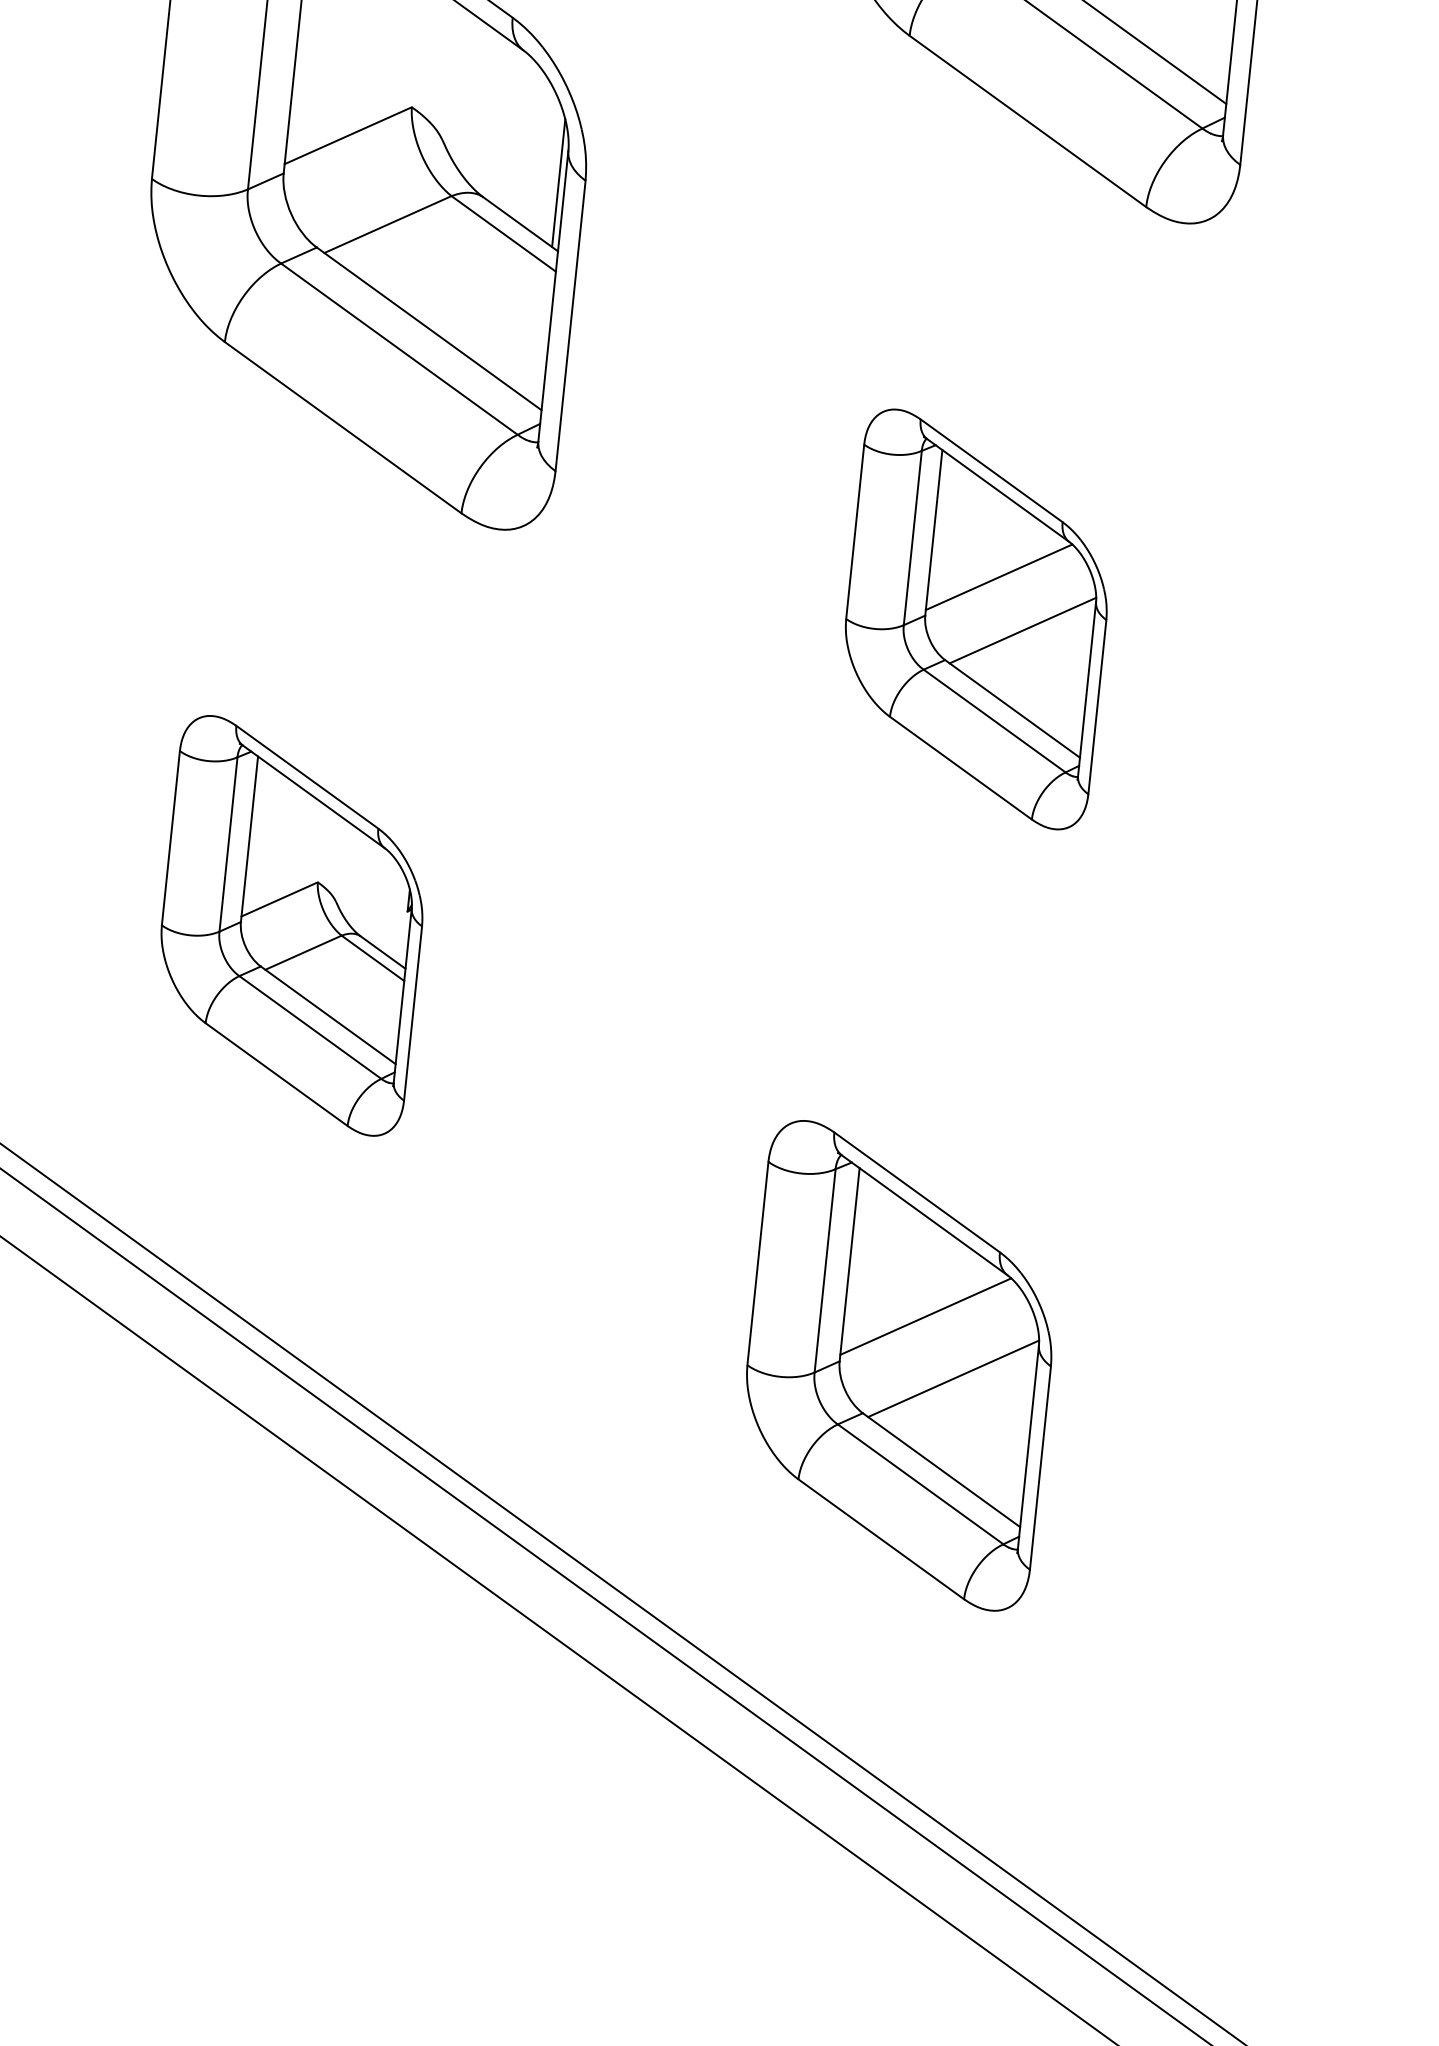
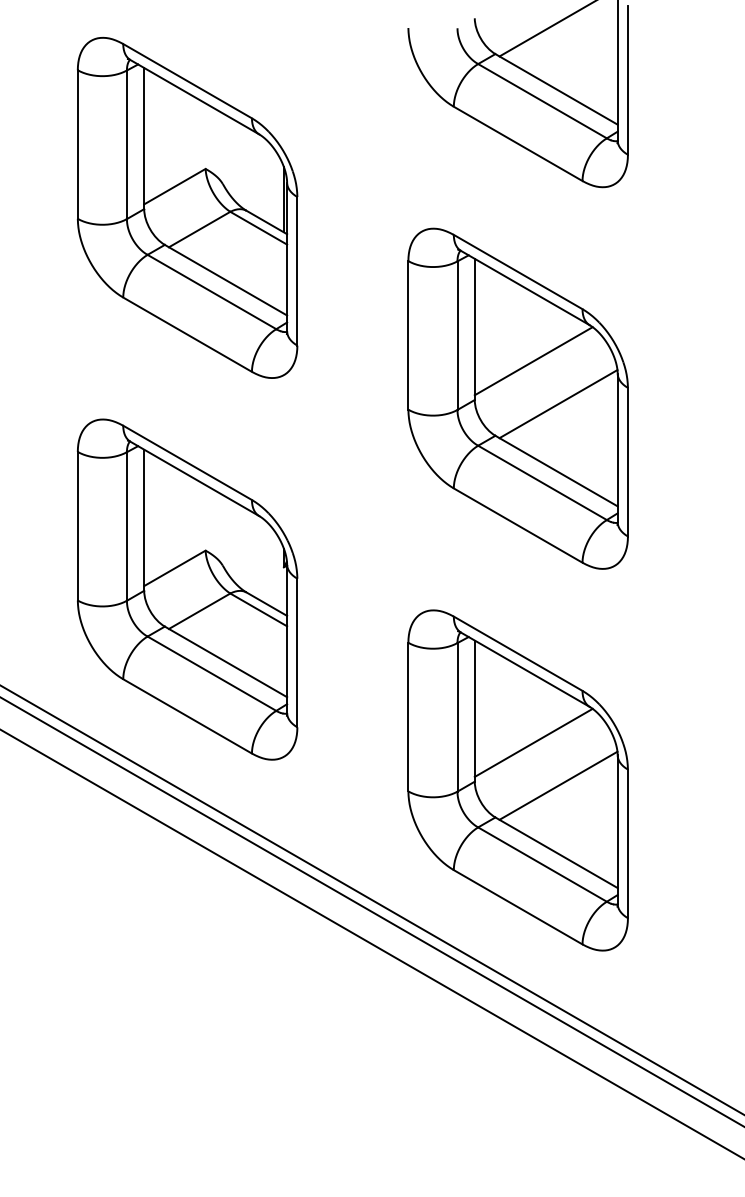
part: (975, 619) -> (517, 398), size x1.67
part: (291, 925) -> (187, 589), size x1.67
part: (897, 1365) -> (517, 780), size x1.43

